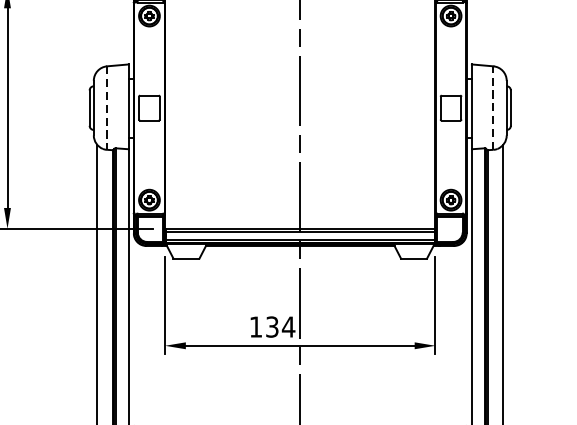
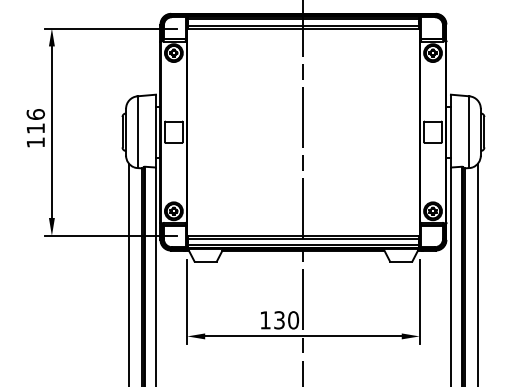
line: (107, 108) -> (137, 132), dashed -> solid
line: (493, 108) -> (469, 132), dashed -> solid
text: (288, 327) -> (293, 320), 134 -> 130

